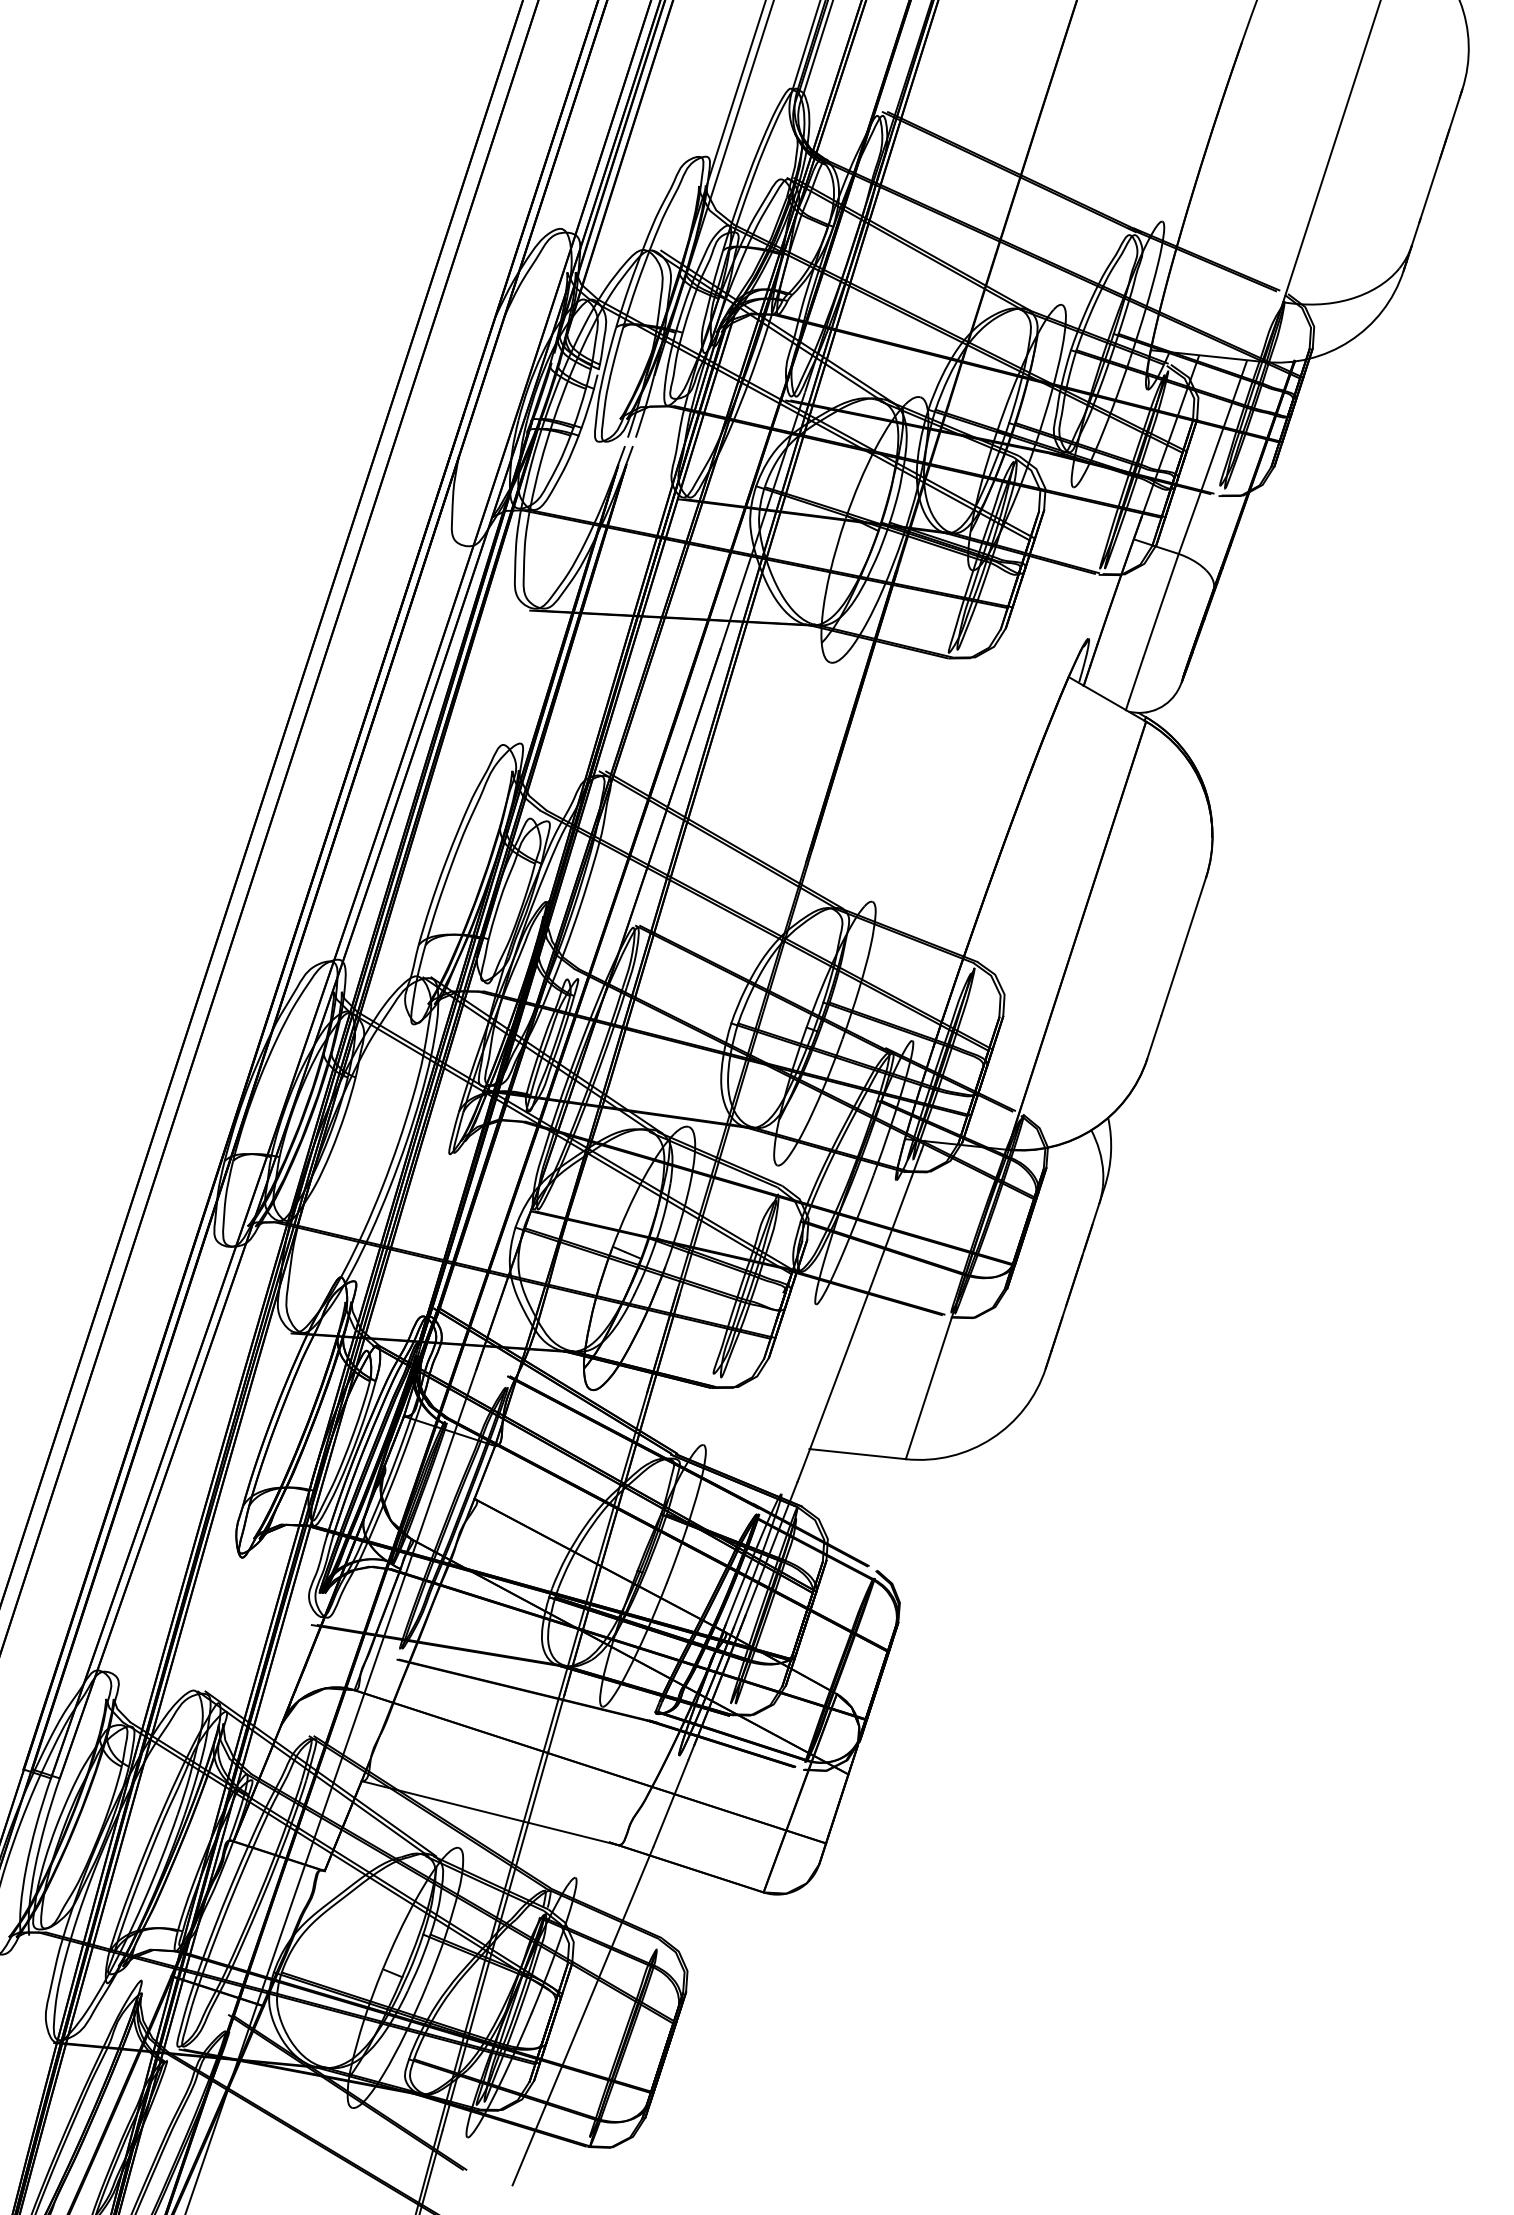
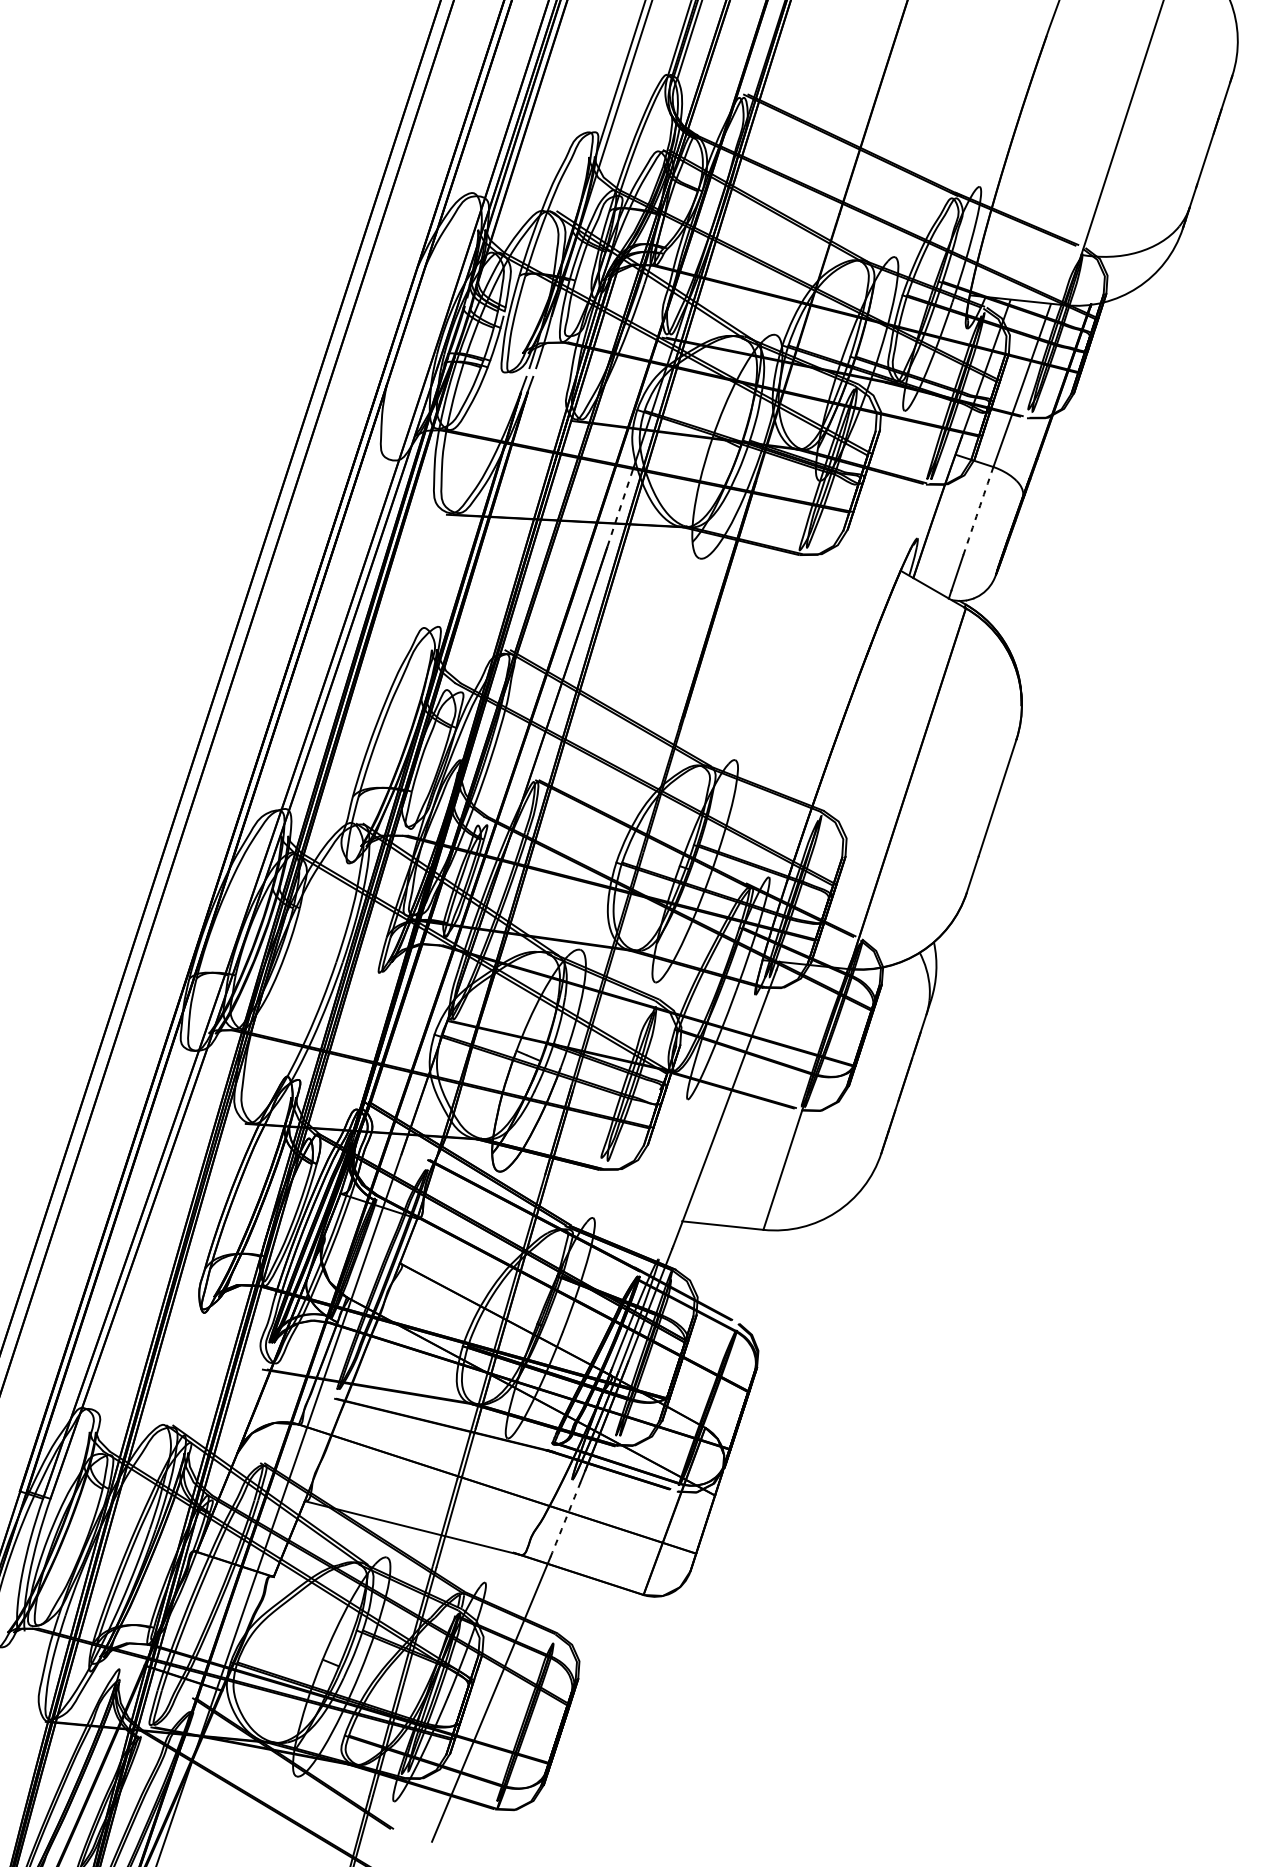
line: (734, 605) -> (619, 510), solid -> dashed
arc: (1160, 606) -> (978, 511), solid -> dashed
arc: (670, 1803) -> (565, 1520), solid -> dashed

